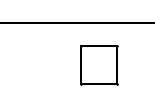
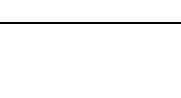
part: (99, 65) -> (122, 65), removed

